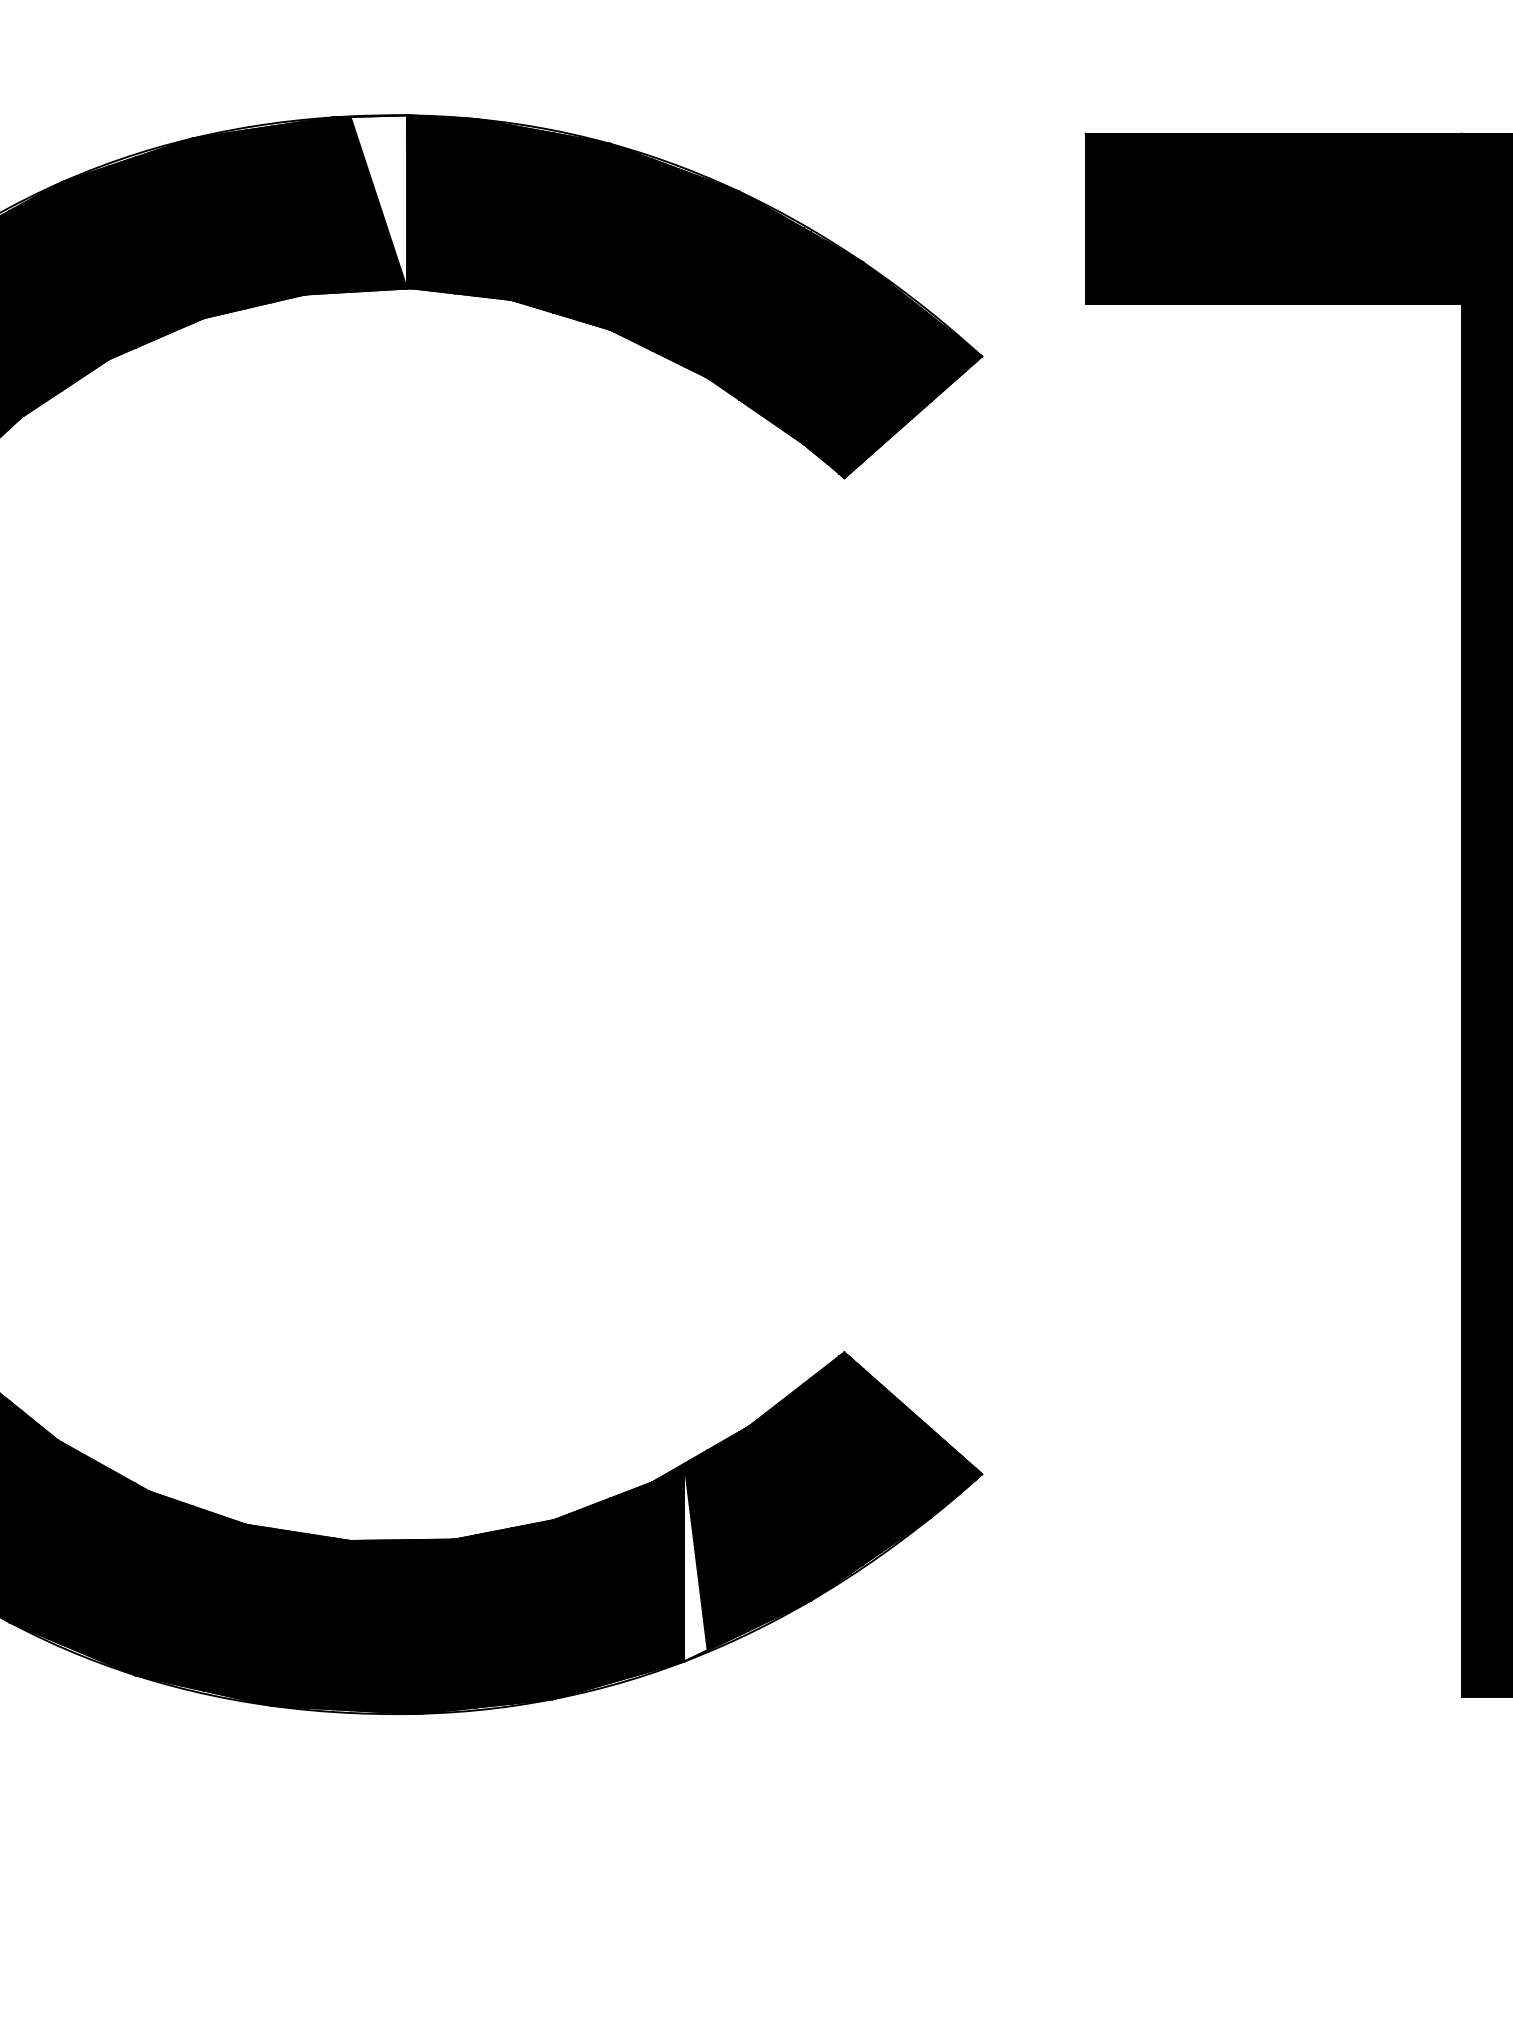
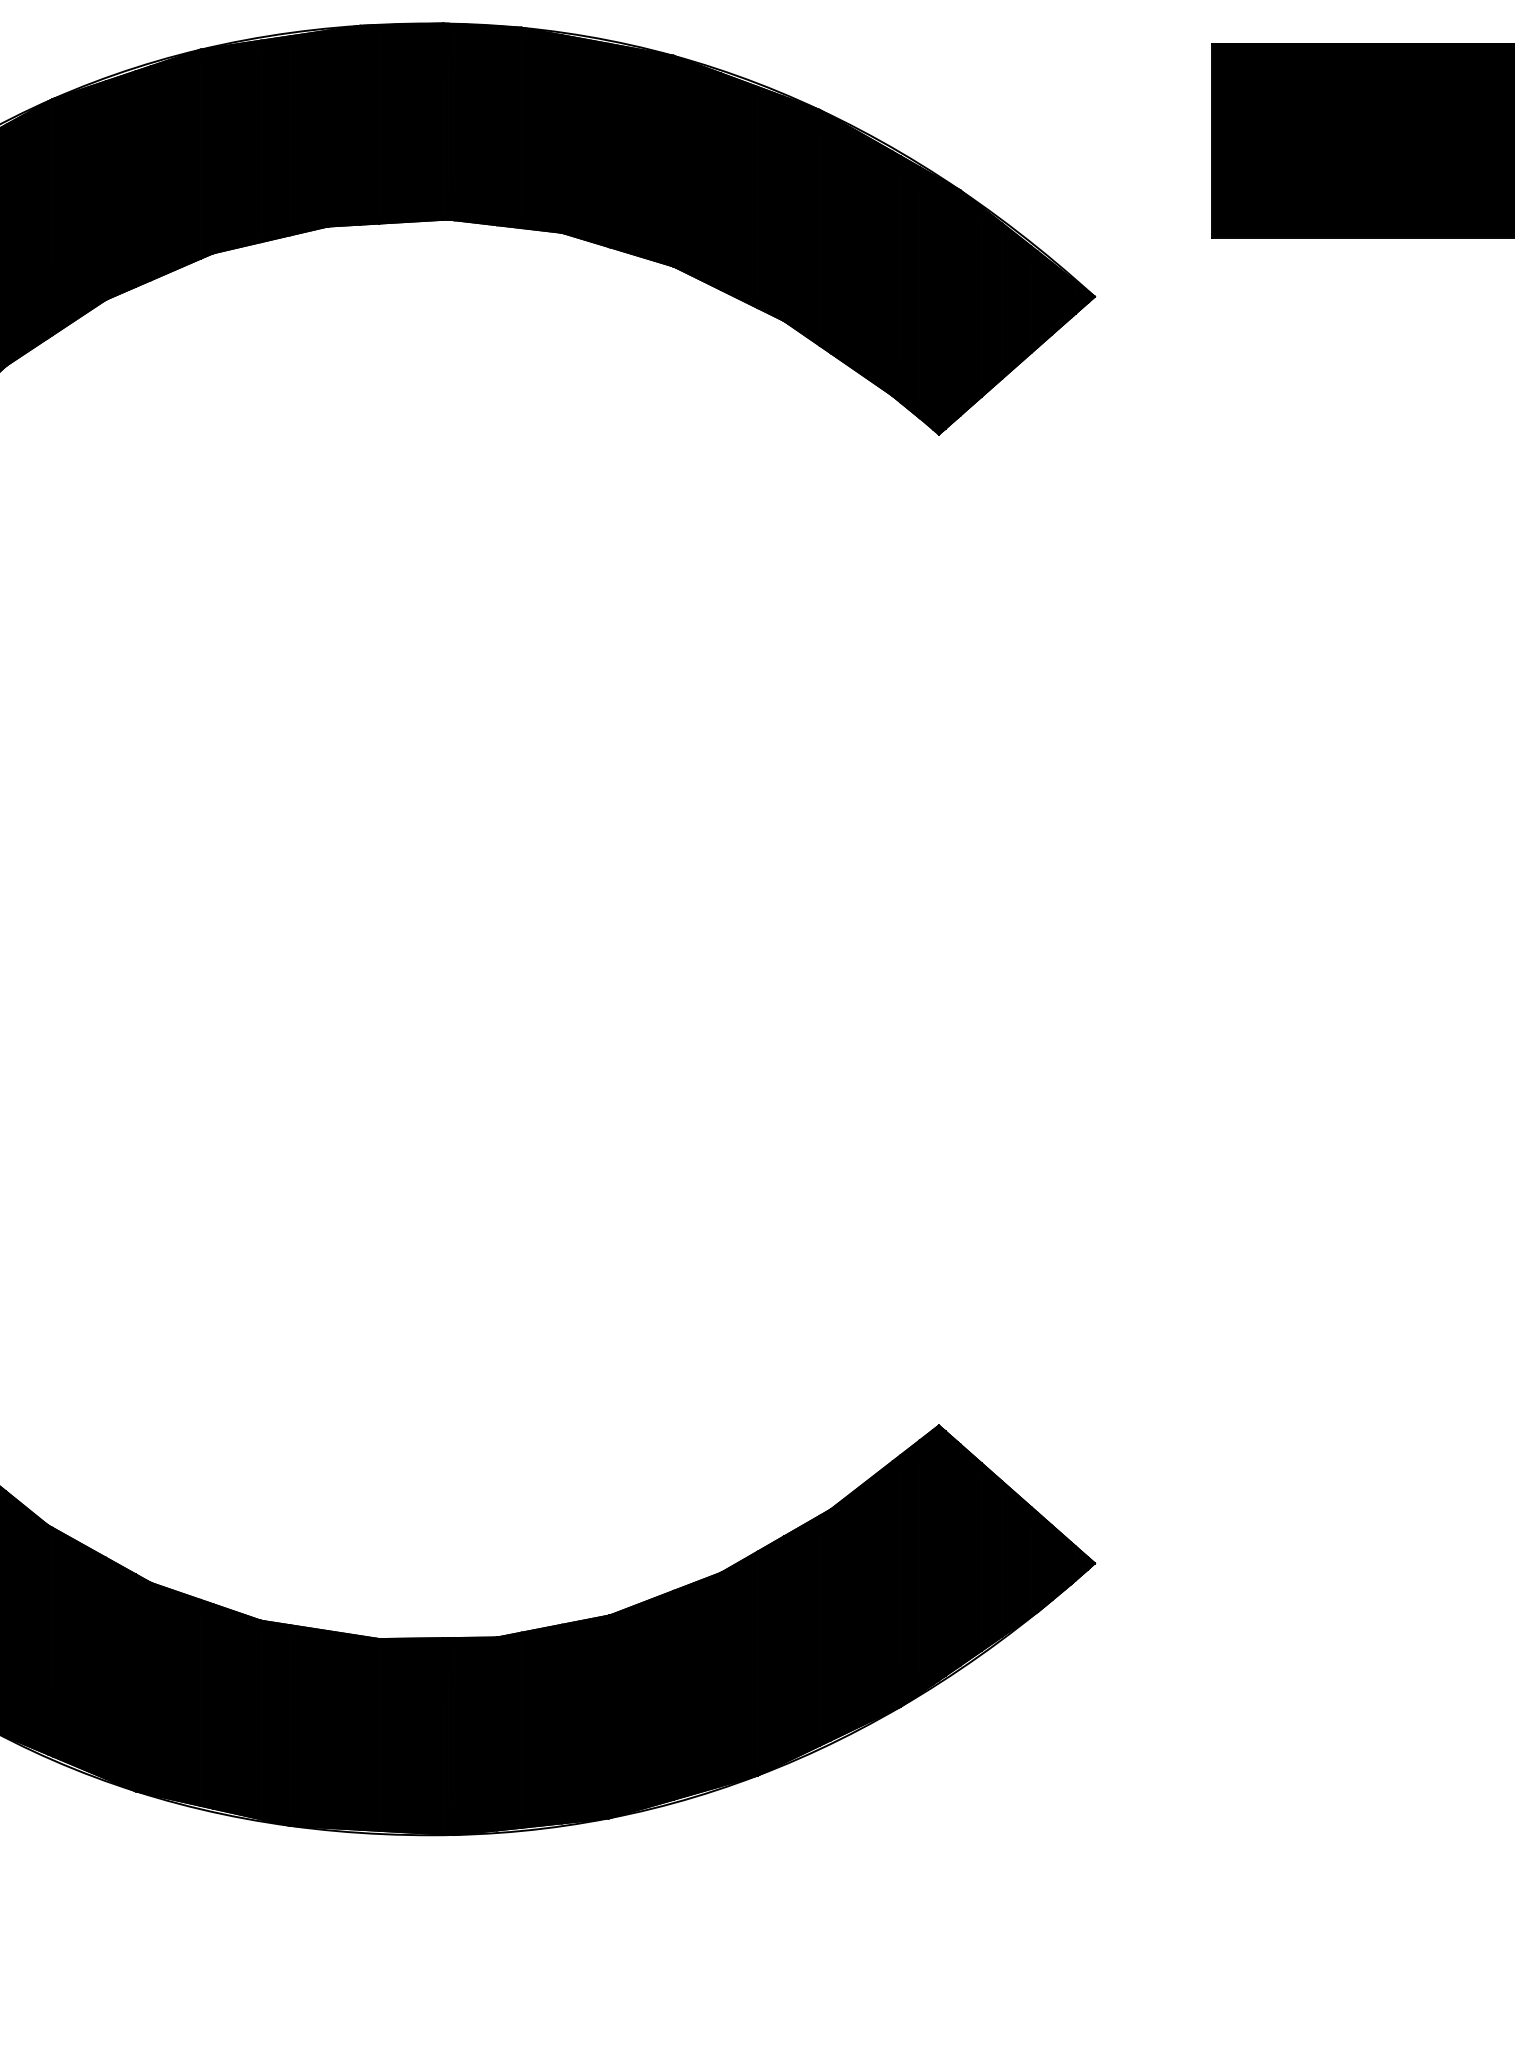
fill: (378, 201) -> (411, 121), added
fill: (695, 1562) -> (770, 1663), added

